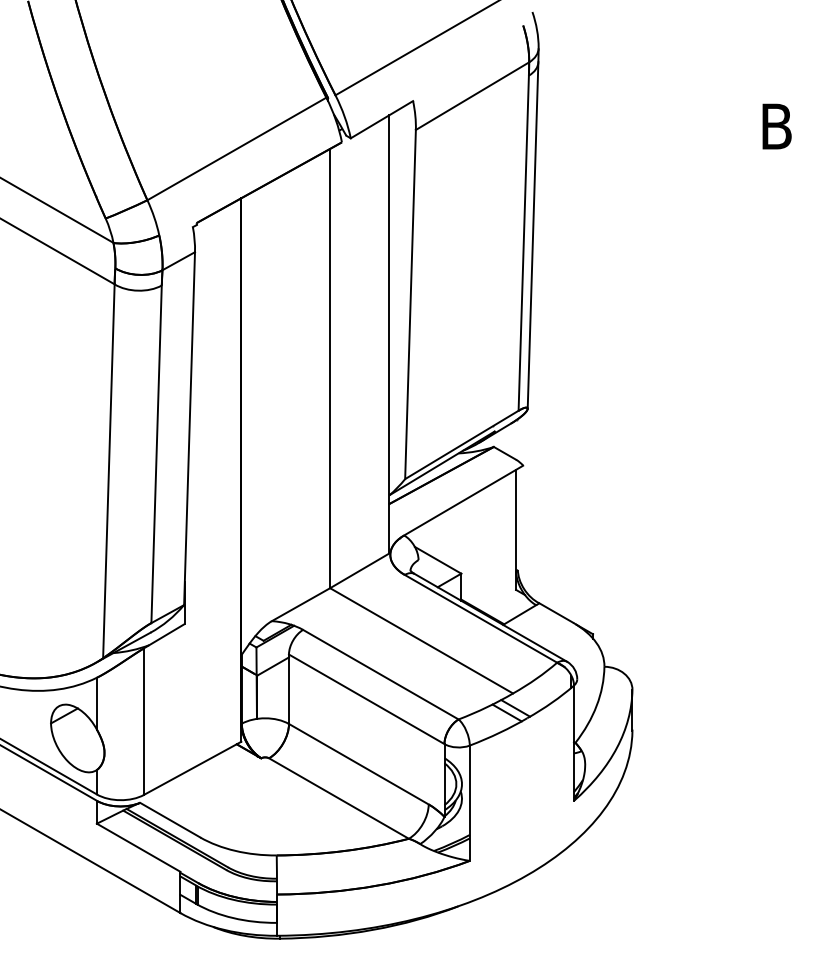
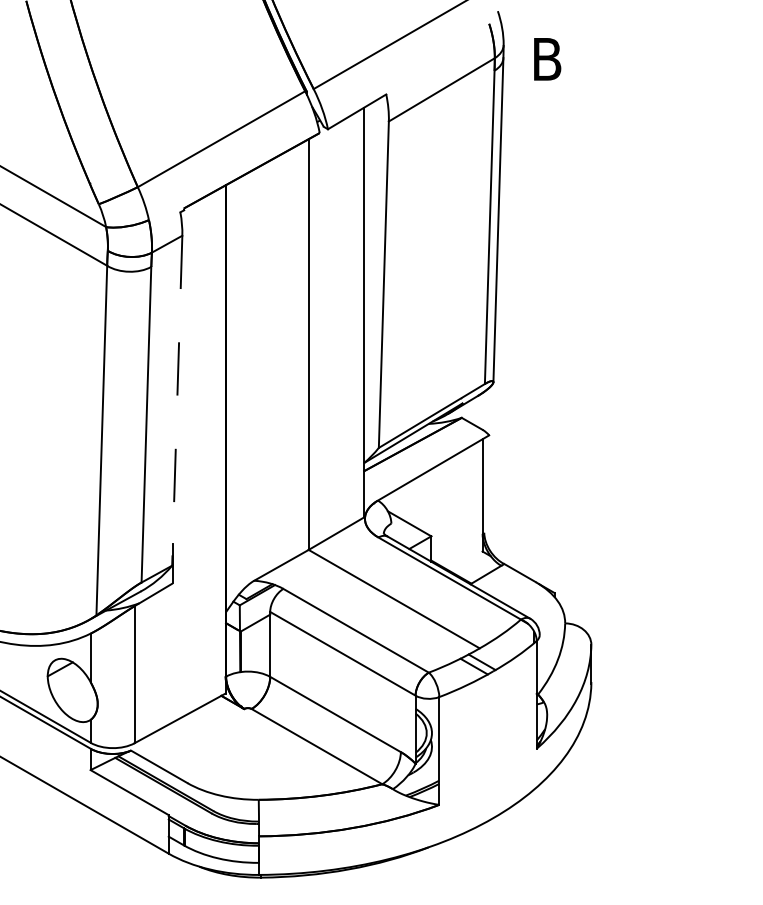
text: (776, 126) -> (547, 59), moved
line: (189, 429) -> (177, 401), solid -> dashed

